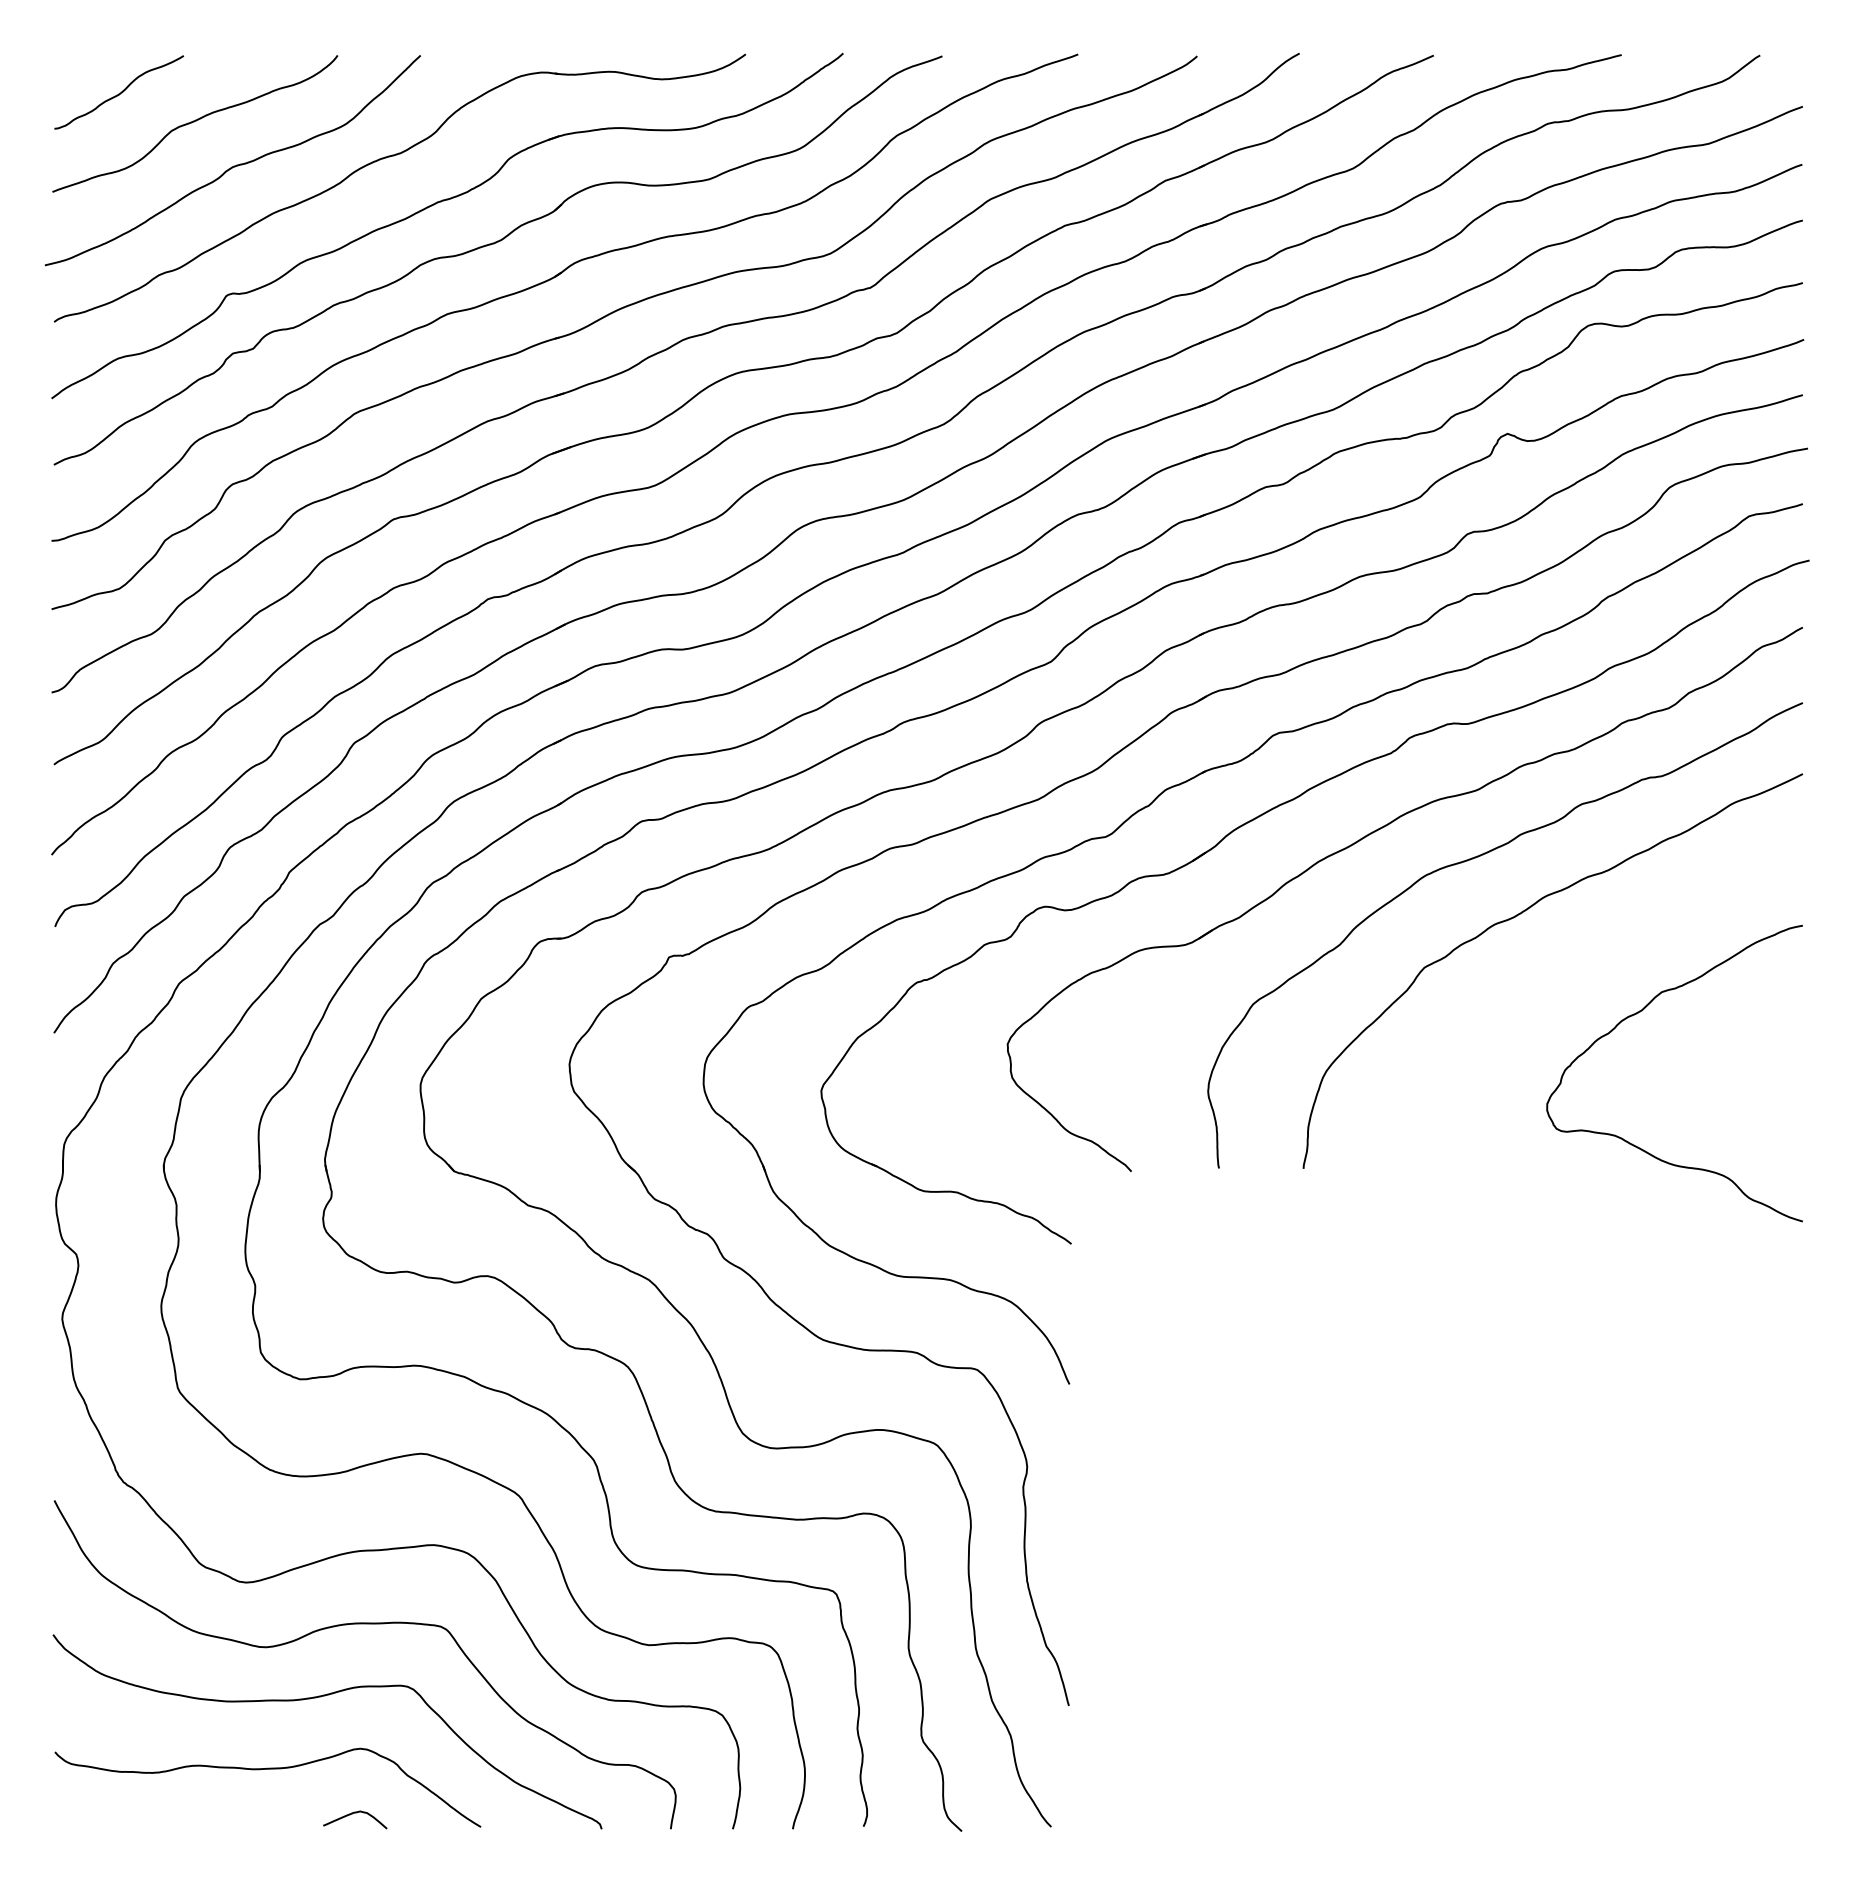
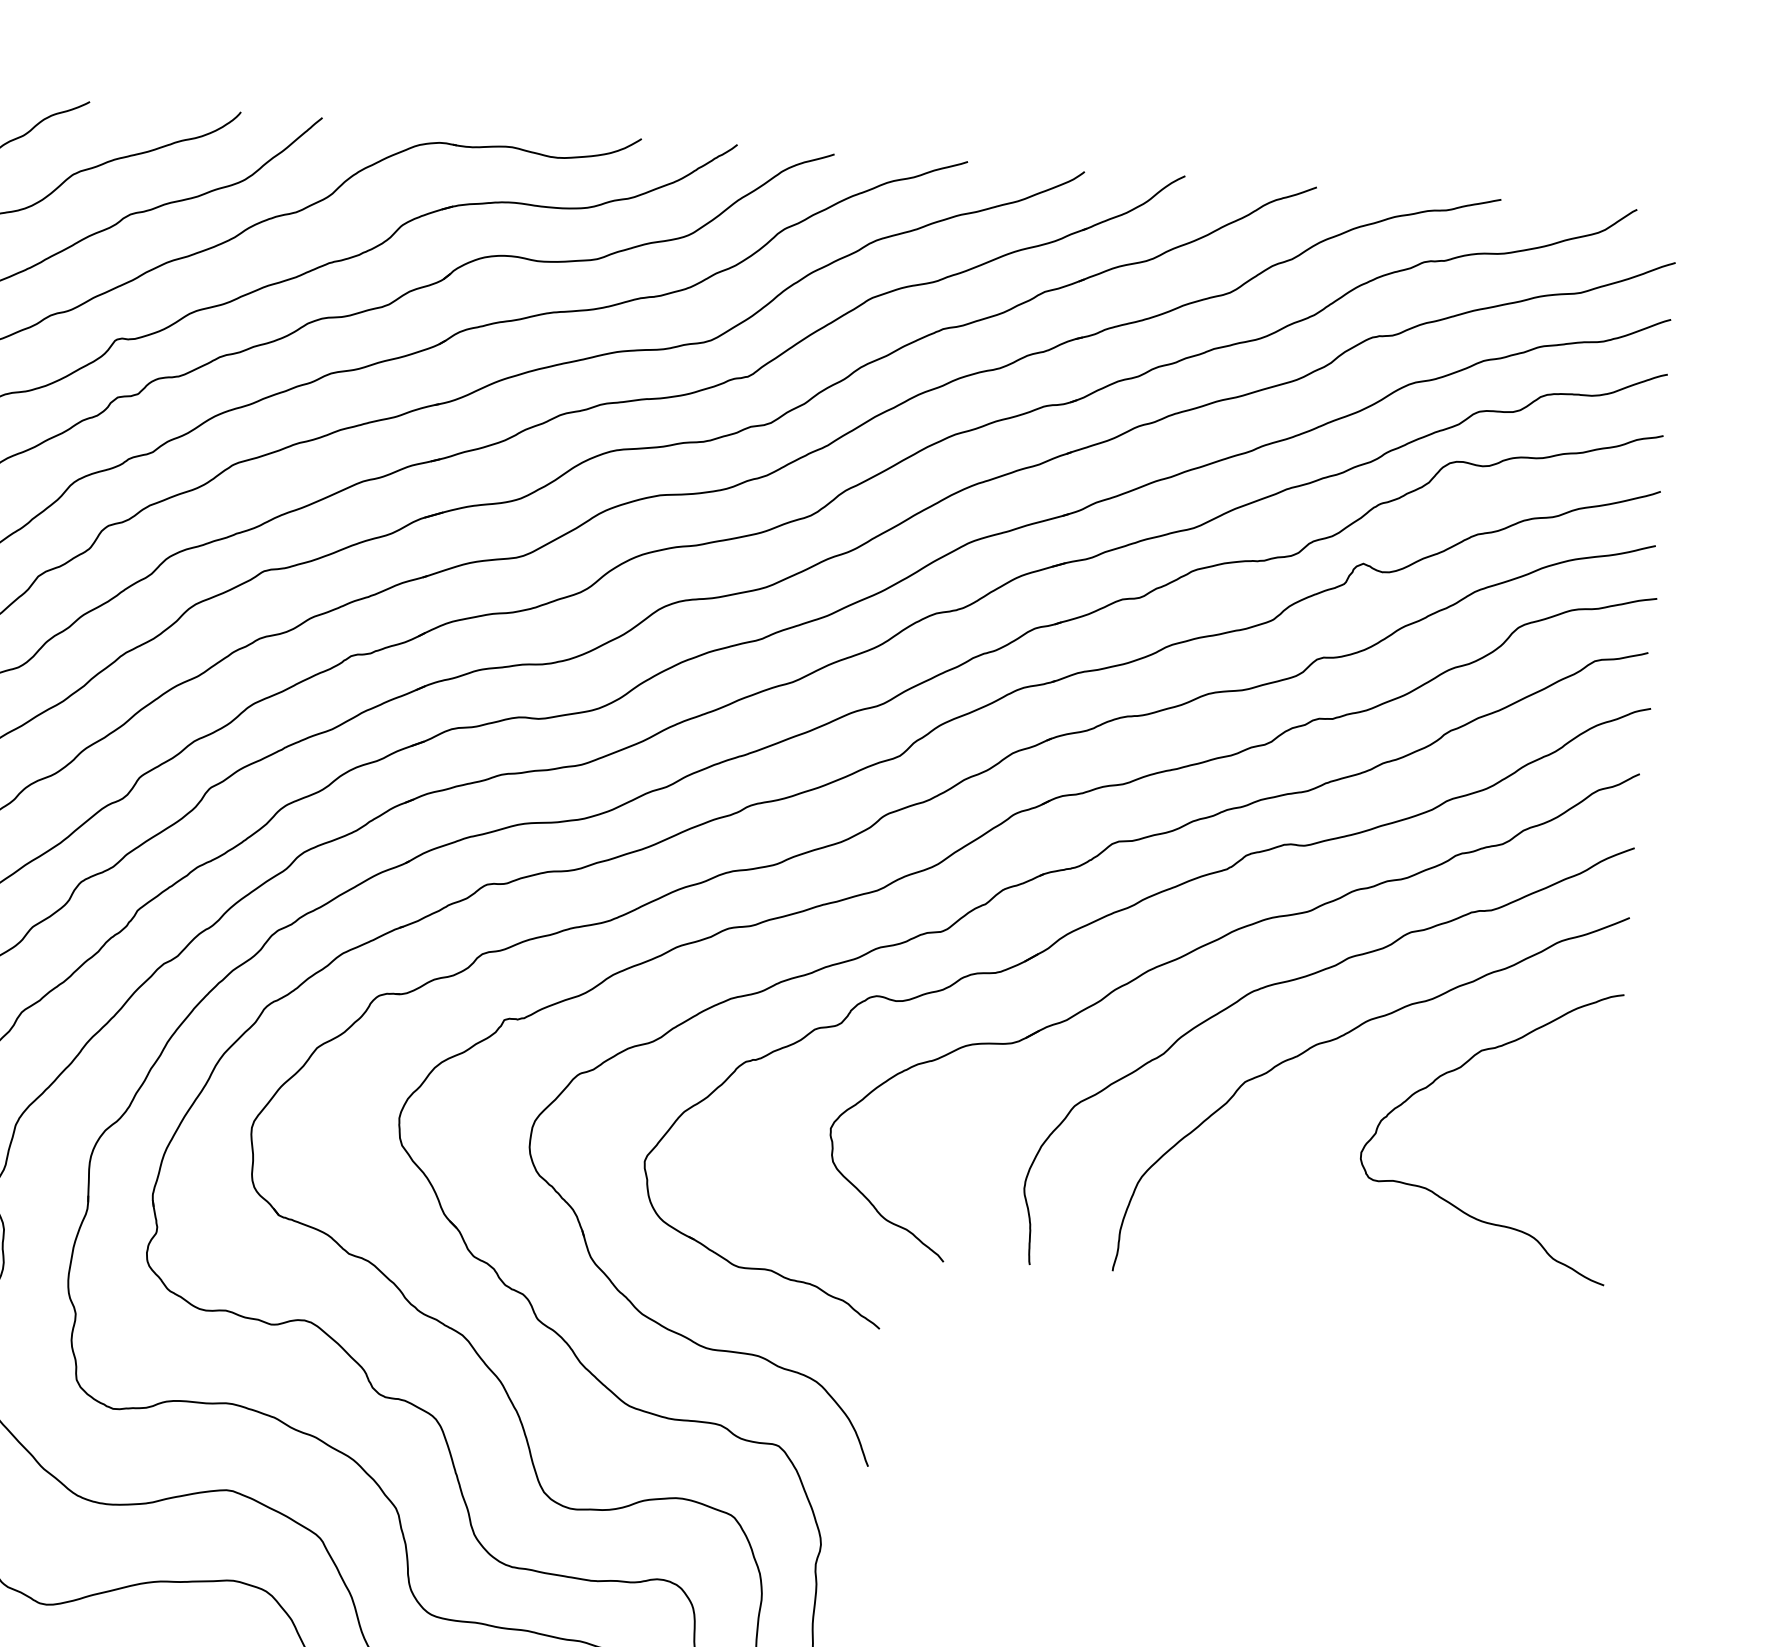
curve: (1642, 1011) -> (1461, 1068), moved

